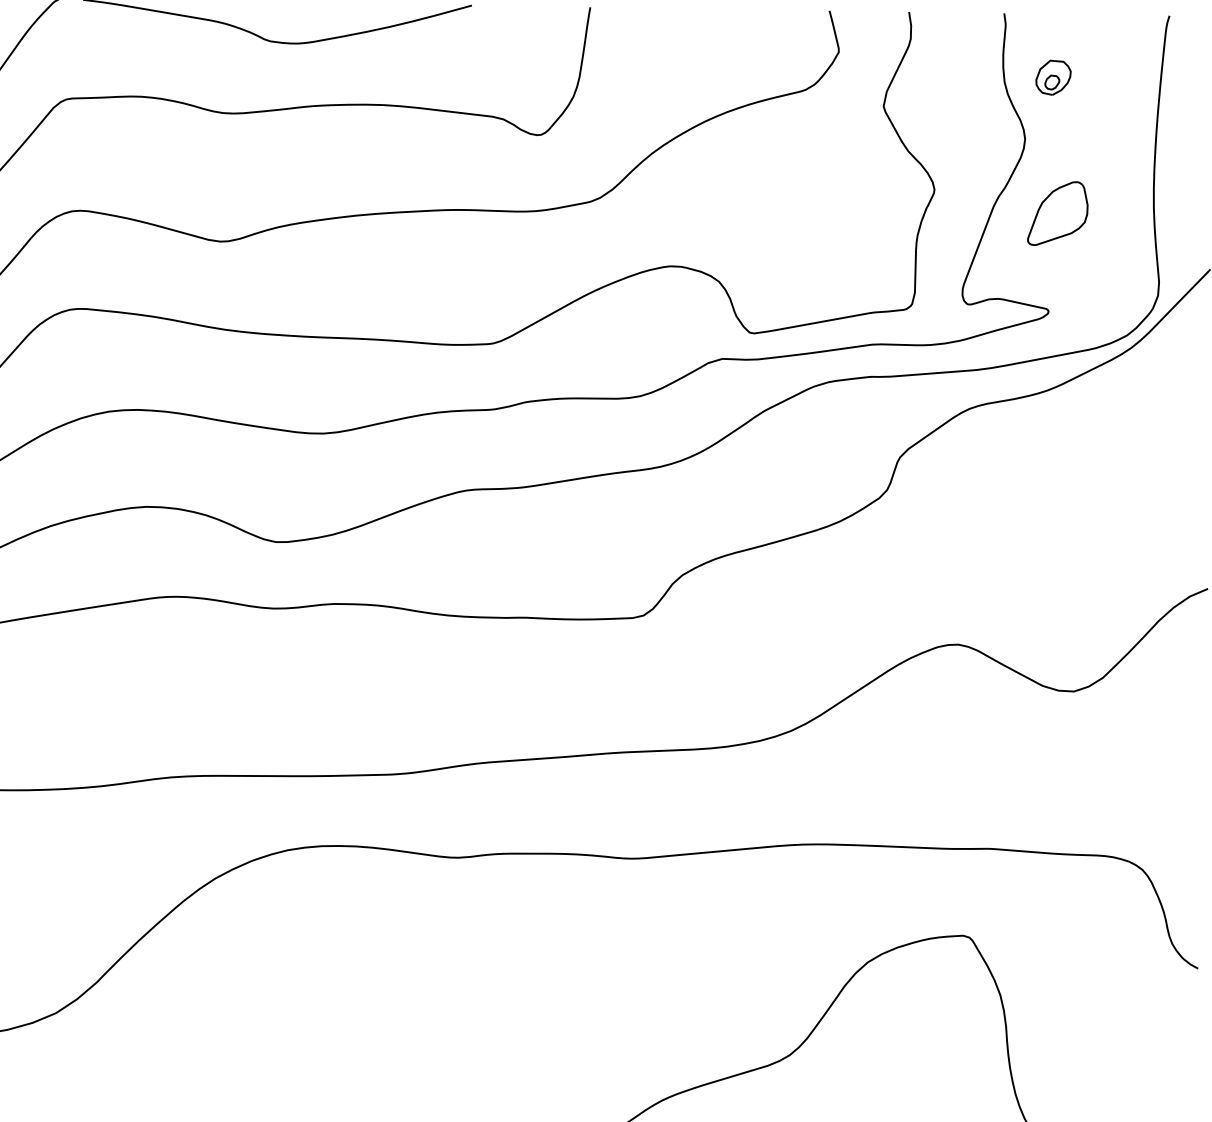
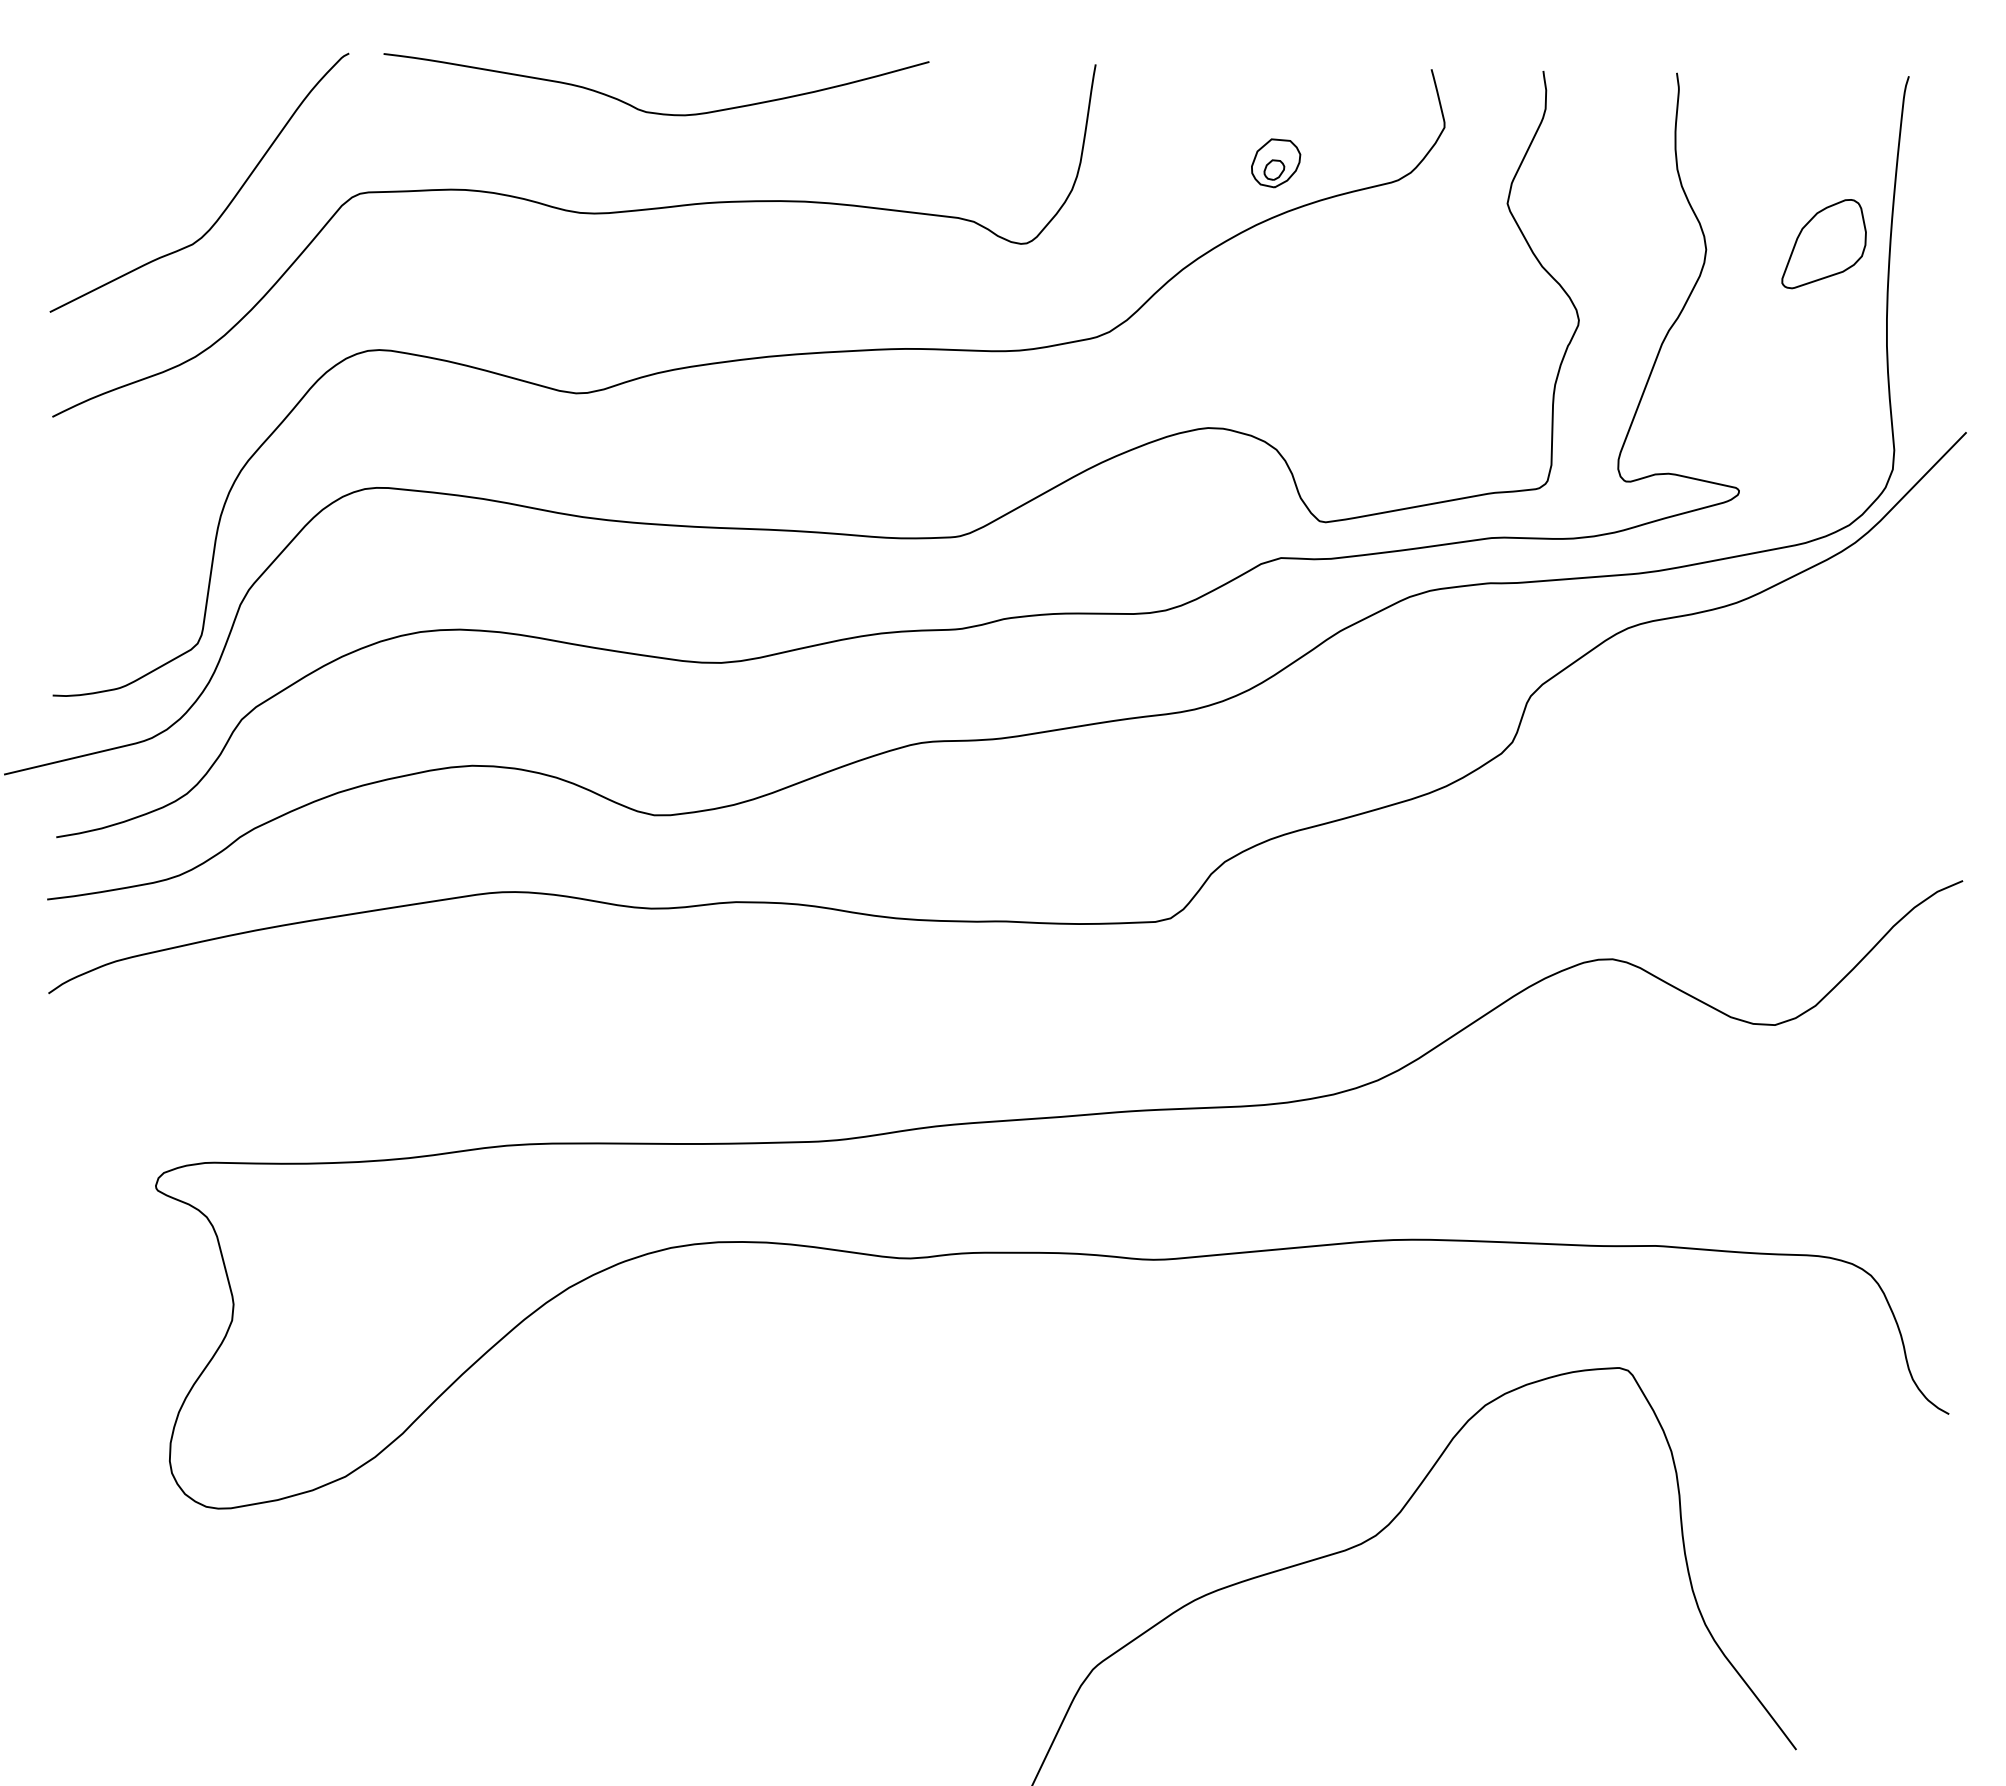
part: (1053, 77) -> (1276, 163), moved
part: (1057, 213) -> (1823, 244), moved

